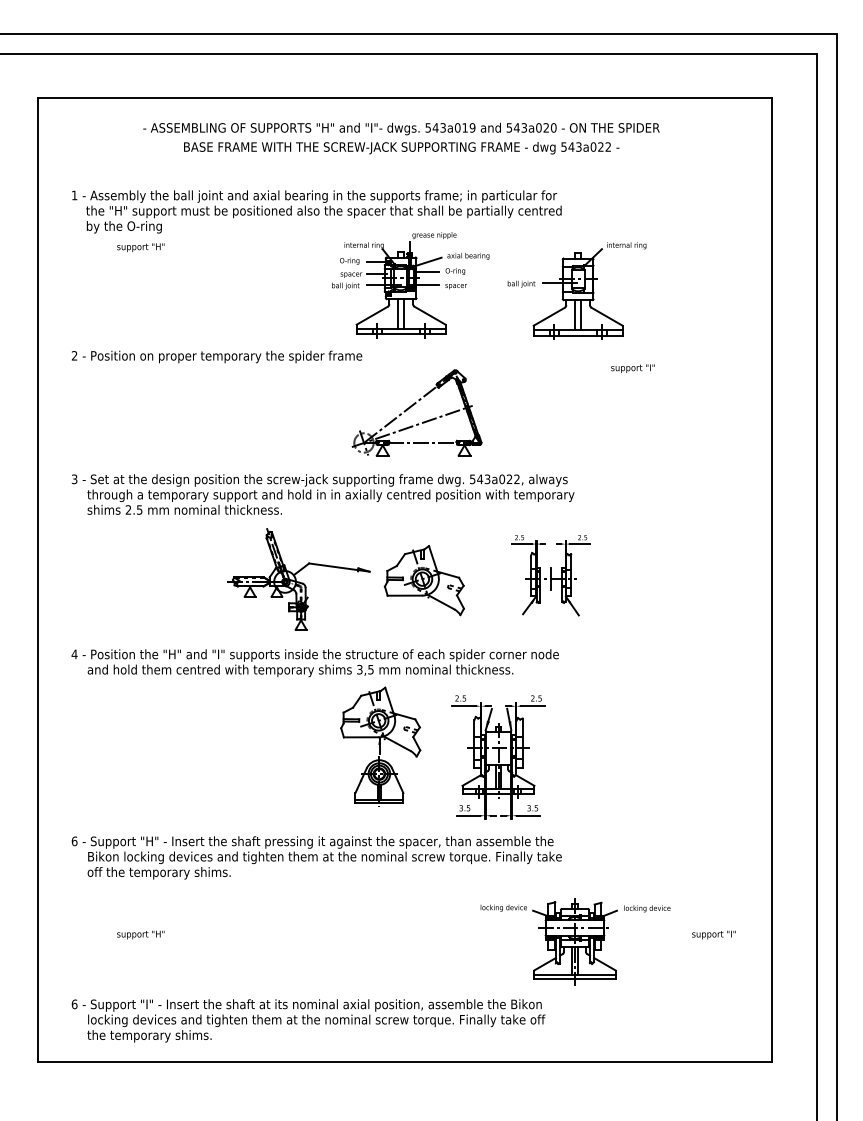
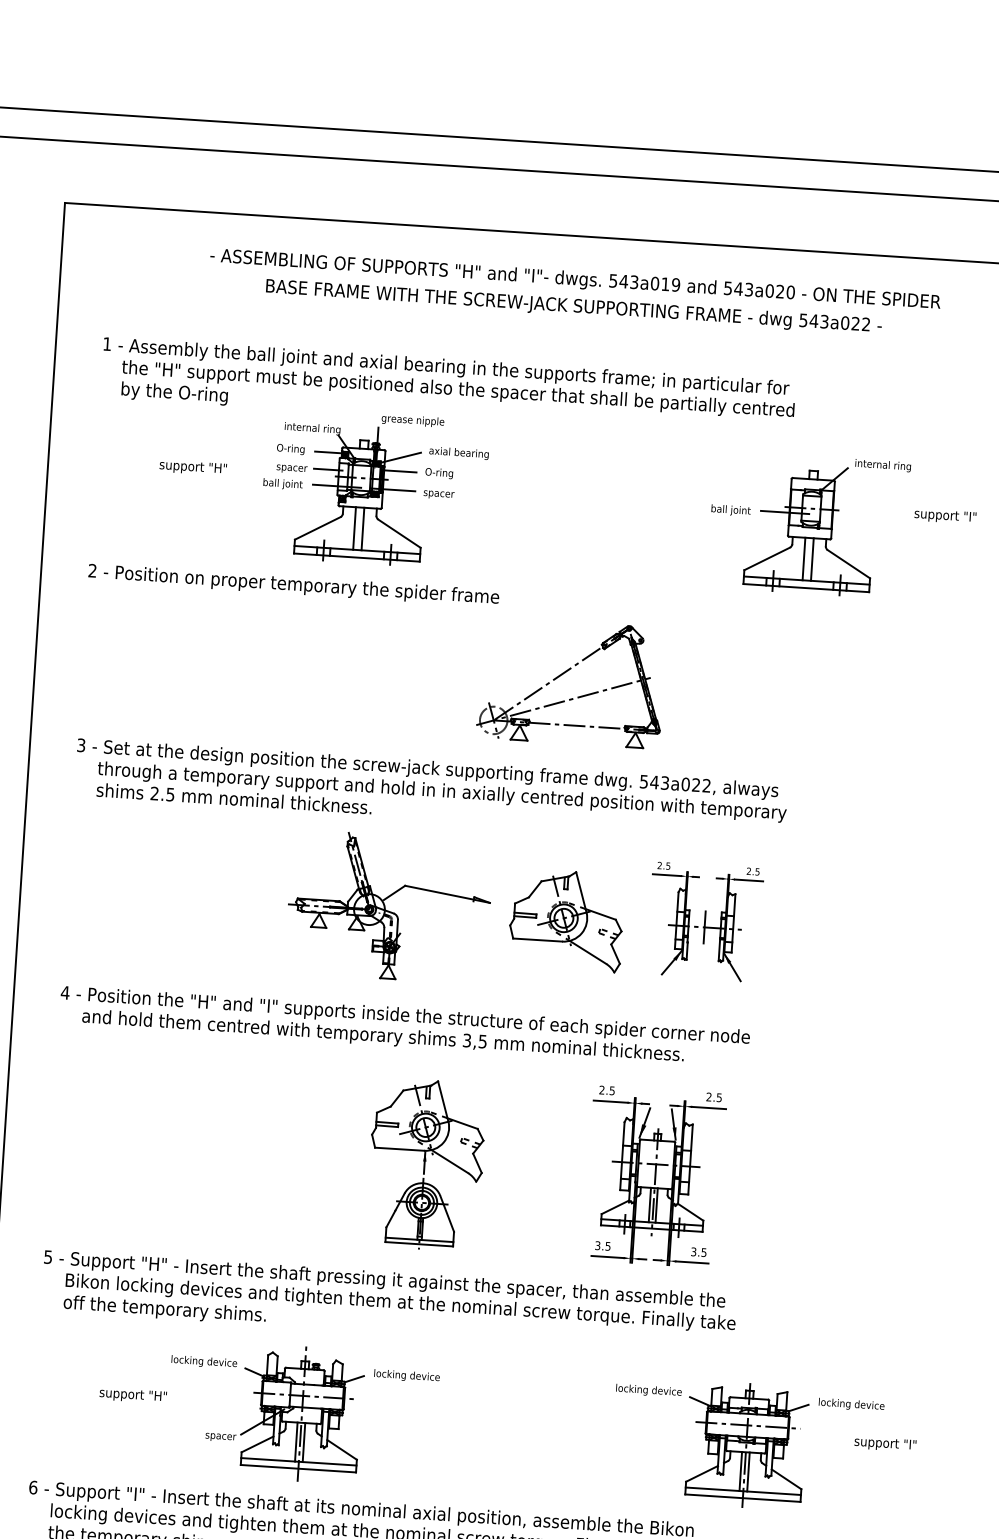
text: (140, 247) -> (192, 467), moved
part: (410, 285) -> (374, 489), moved
text: (632, 368) -> (944, 516), moved
part: (550, 575) -> (704, 922), moved
part: (380, 746) -> (425, 1163), moved
text: (74, 841) -> (48, 1257), 6 -> 5
text: (713, 934) -> (884, 1443), moved
part: (260, 940) -> (301, 1414), added

